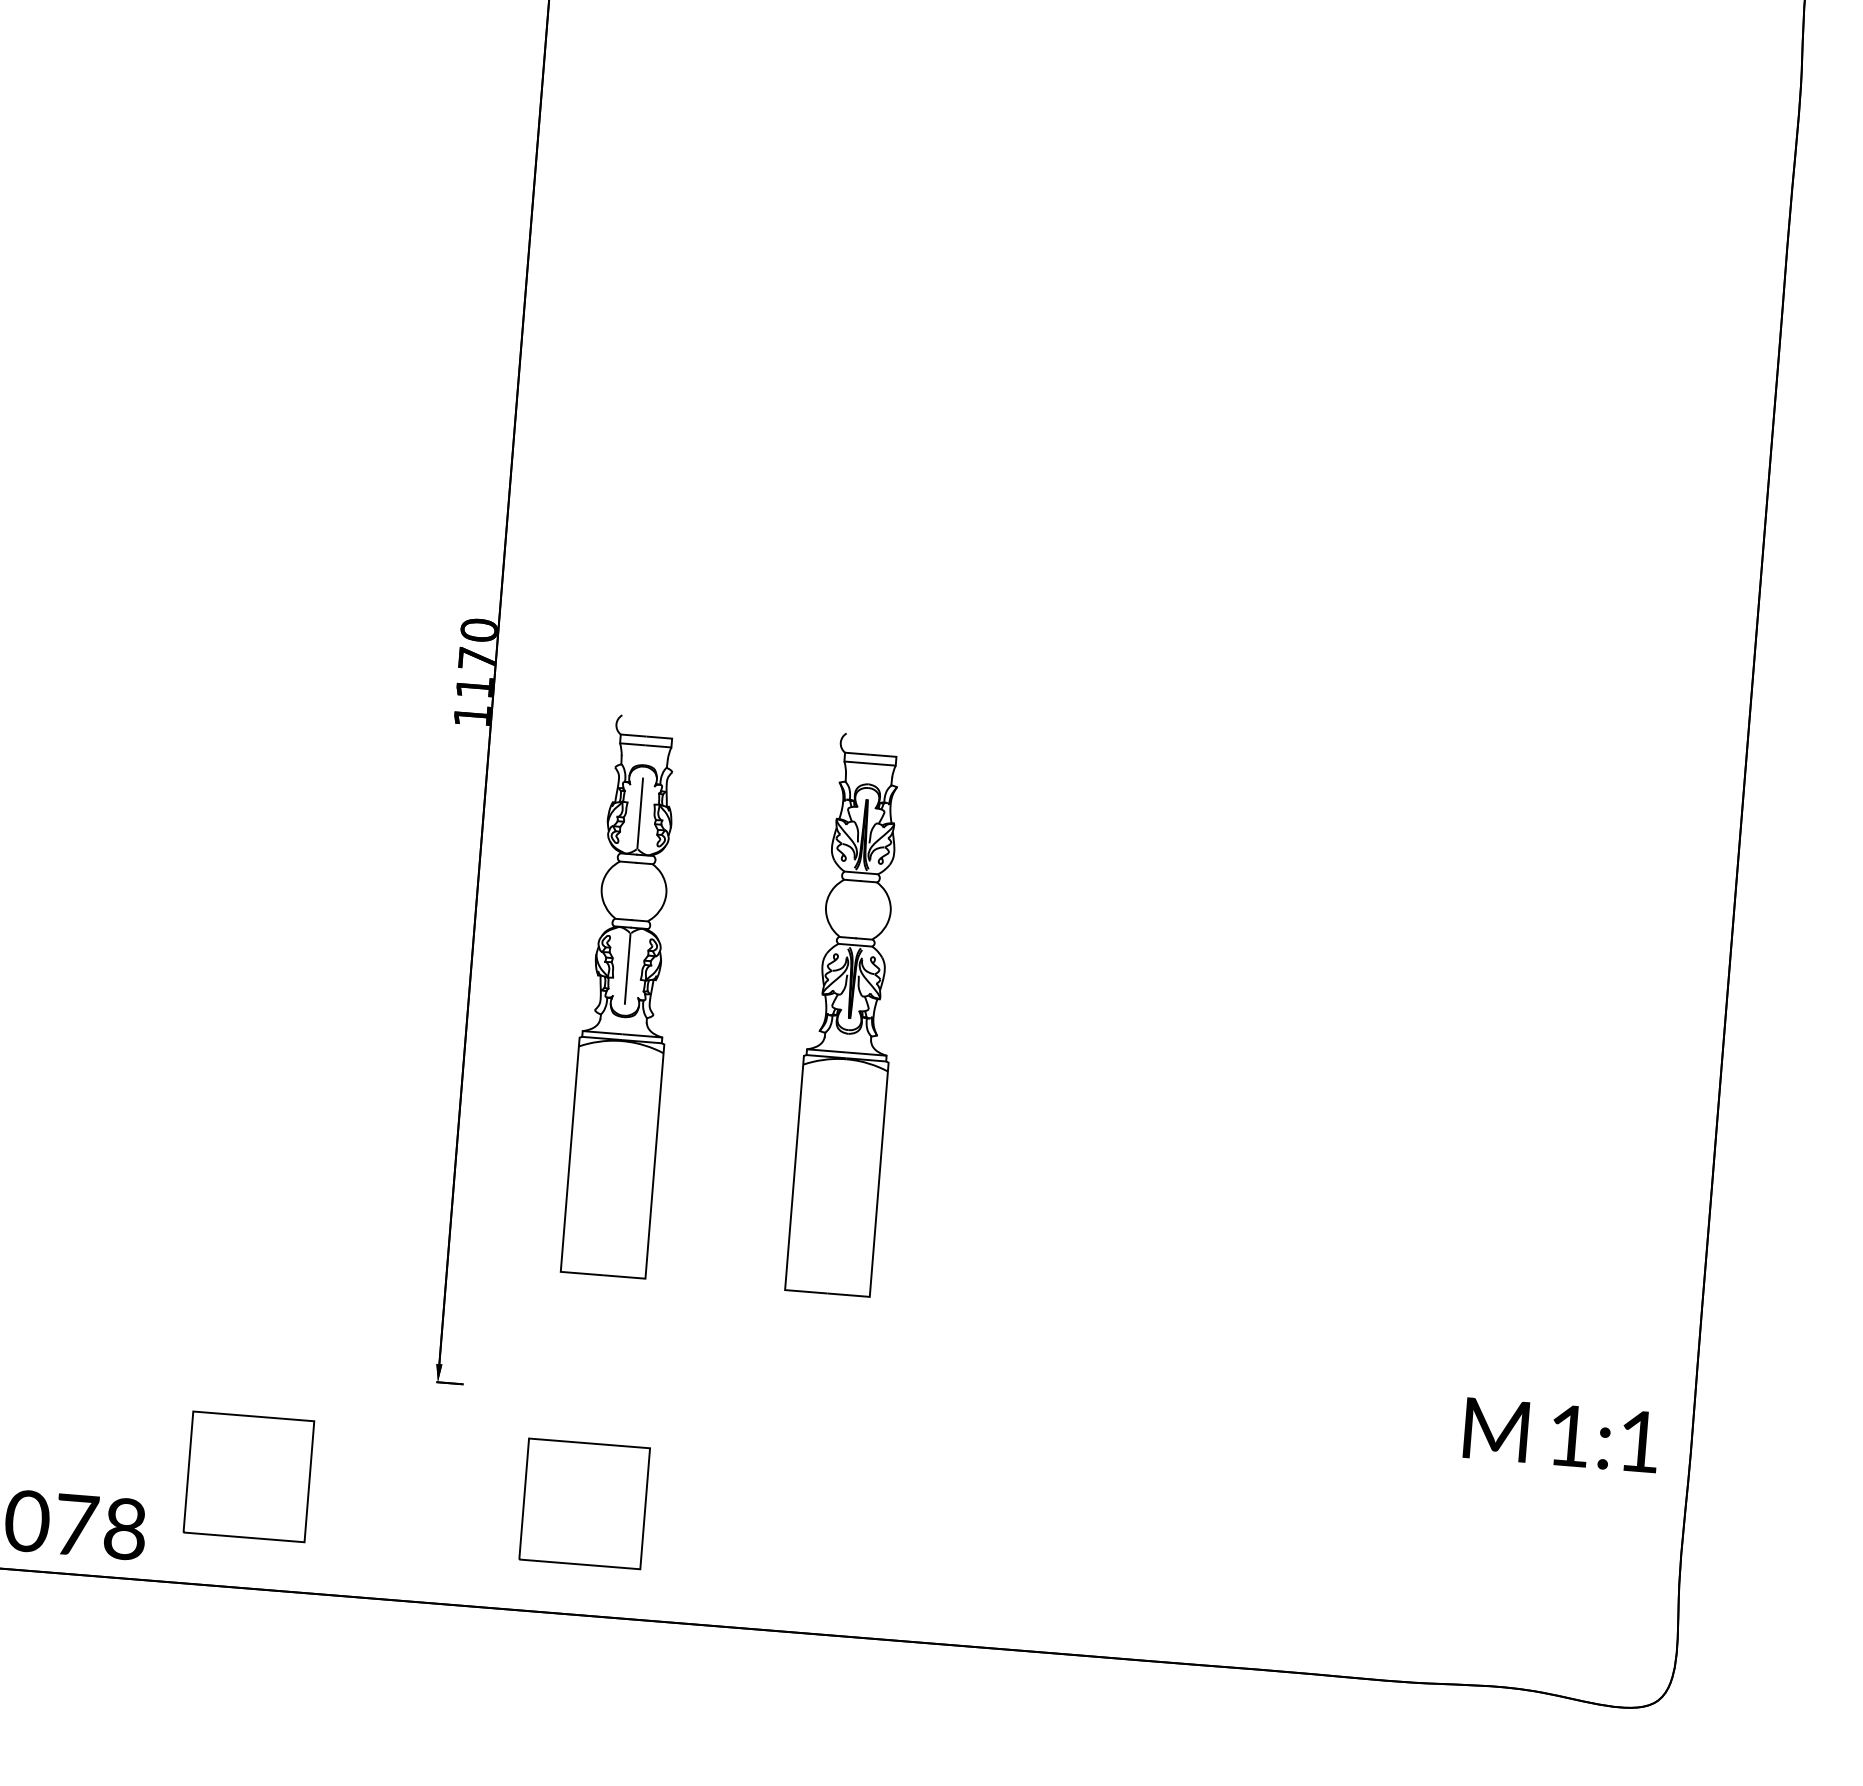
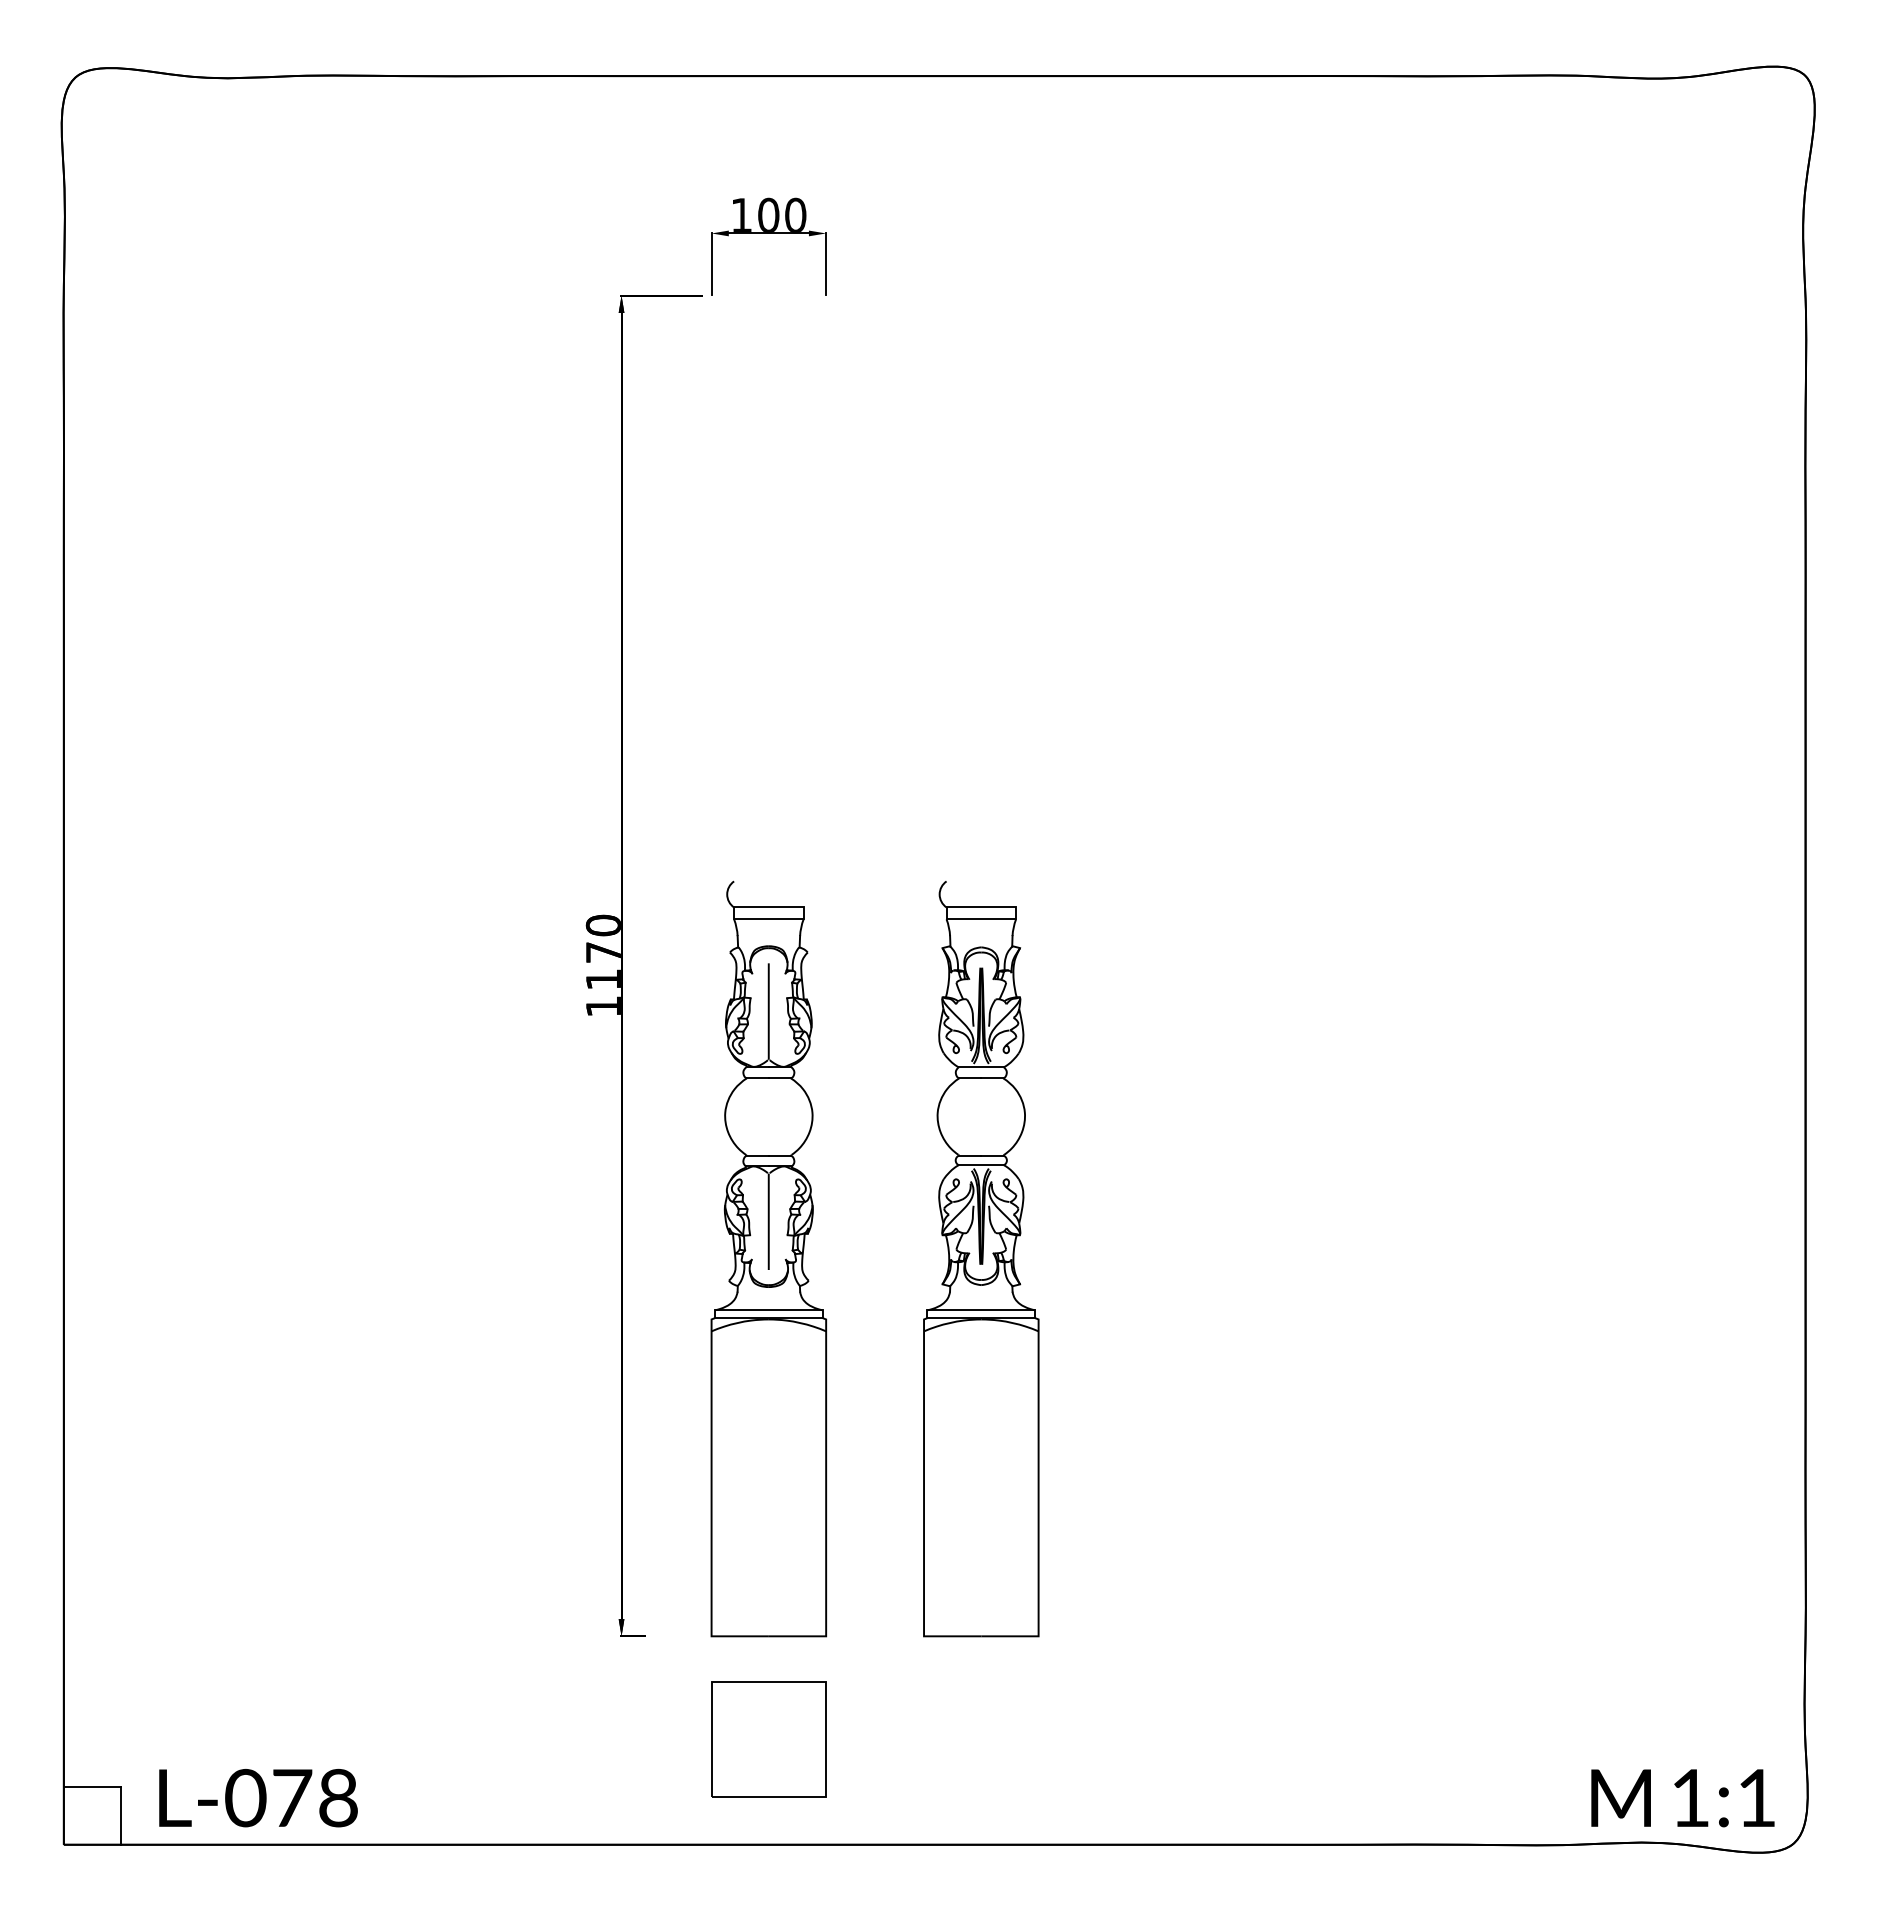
part: (625, 995) -> (768, 1258), size x1.43
part: (849, 1014) -> (981, 1259), size x1.43
text: (1561, 1435) -> (1682, 1798), moved
part: (248, 1476) -> (450, 1739), removed

